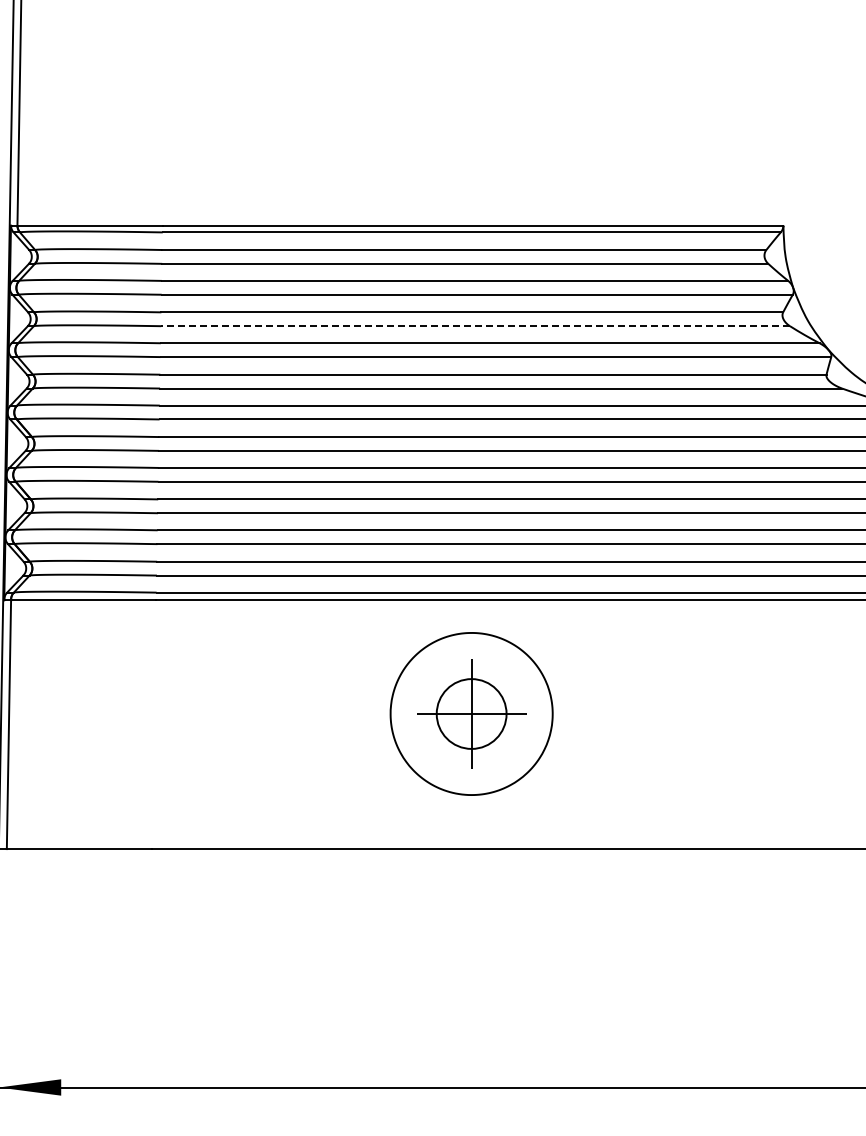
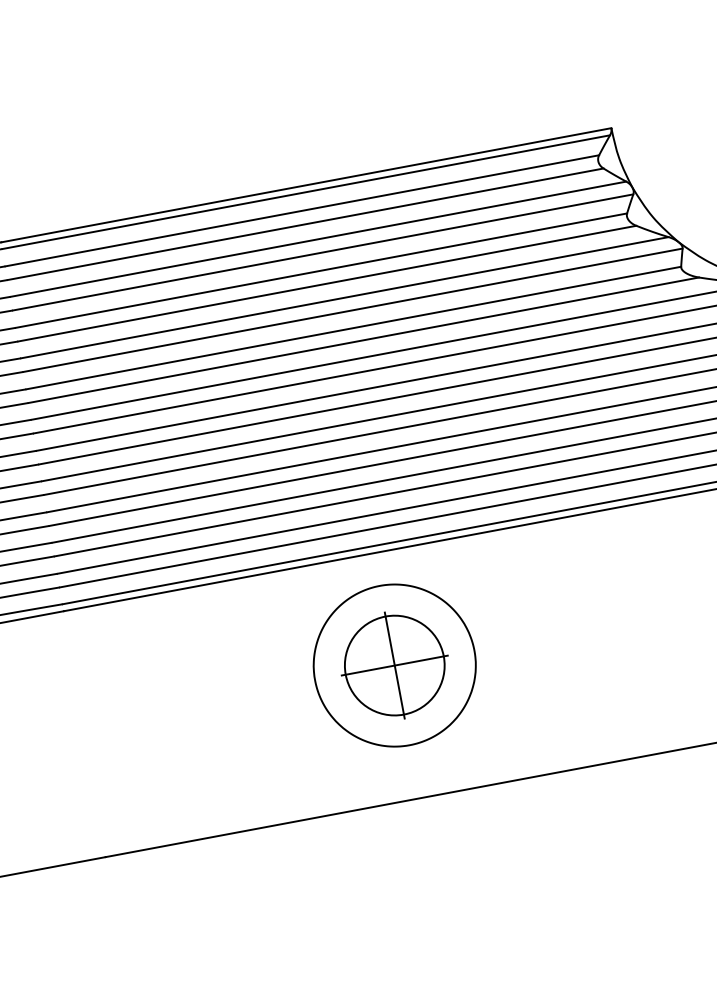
line: (475, 326) -> (327, 283), dashed -> solid
circle: (471, 713) -> (394, 665), size x1.43

